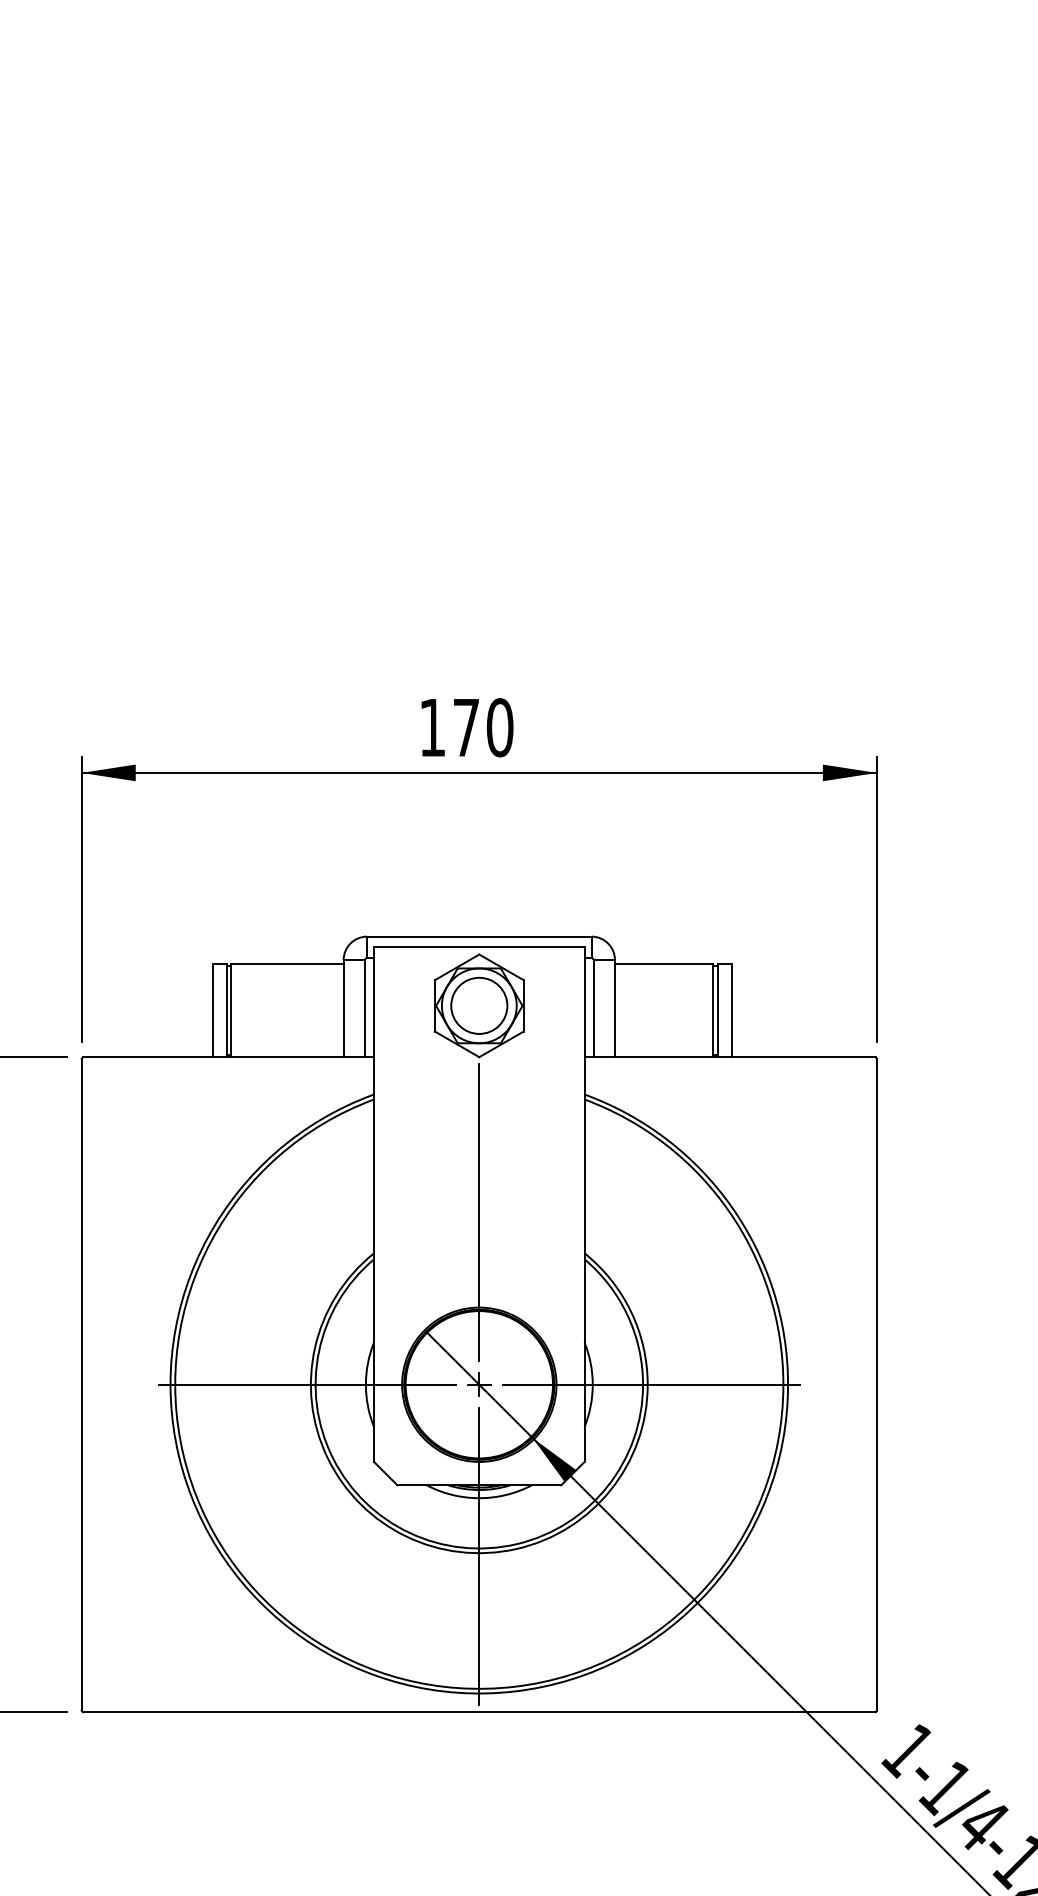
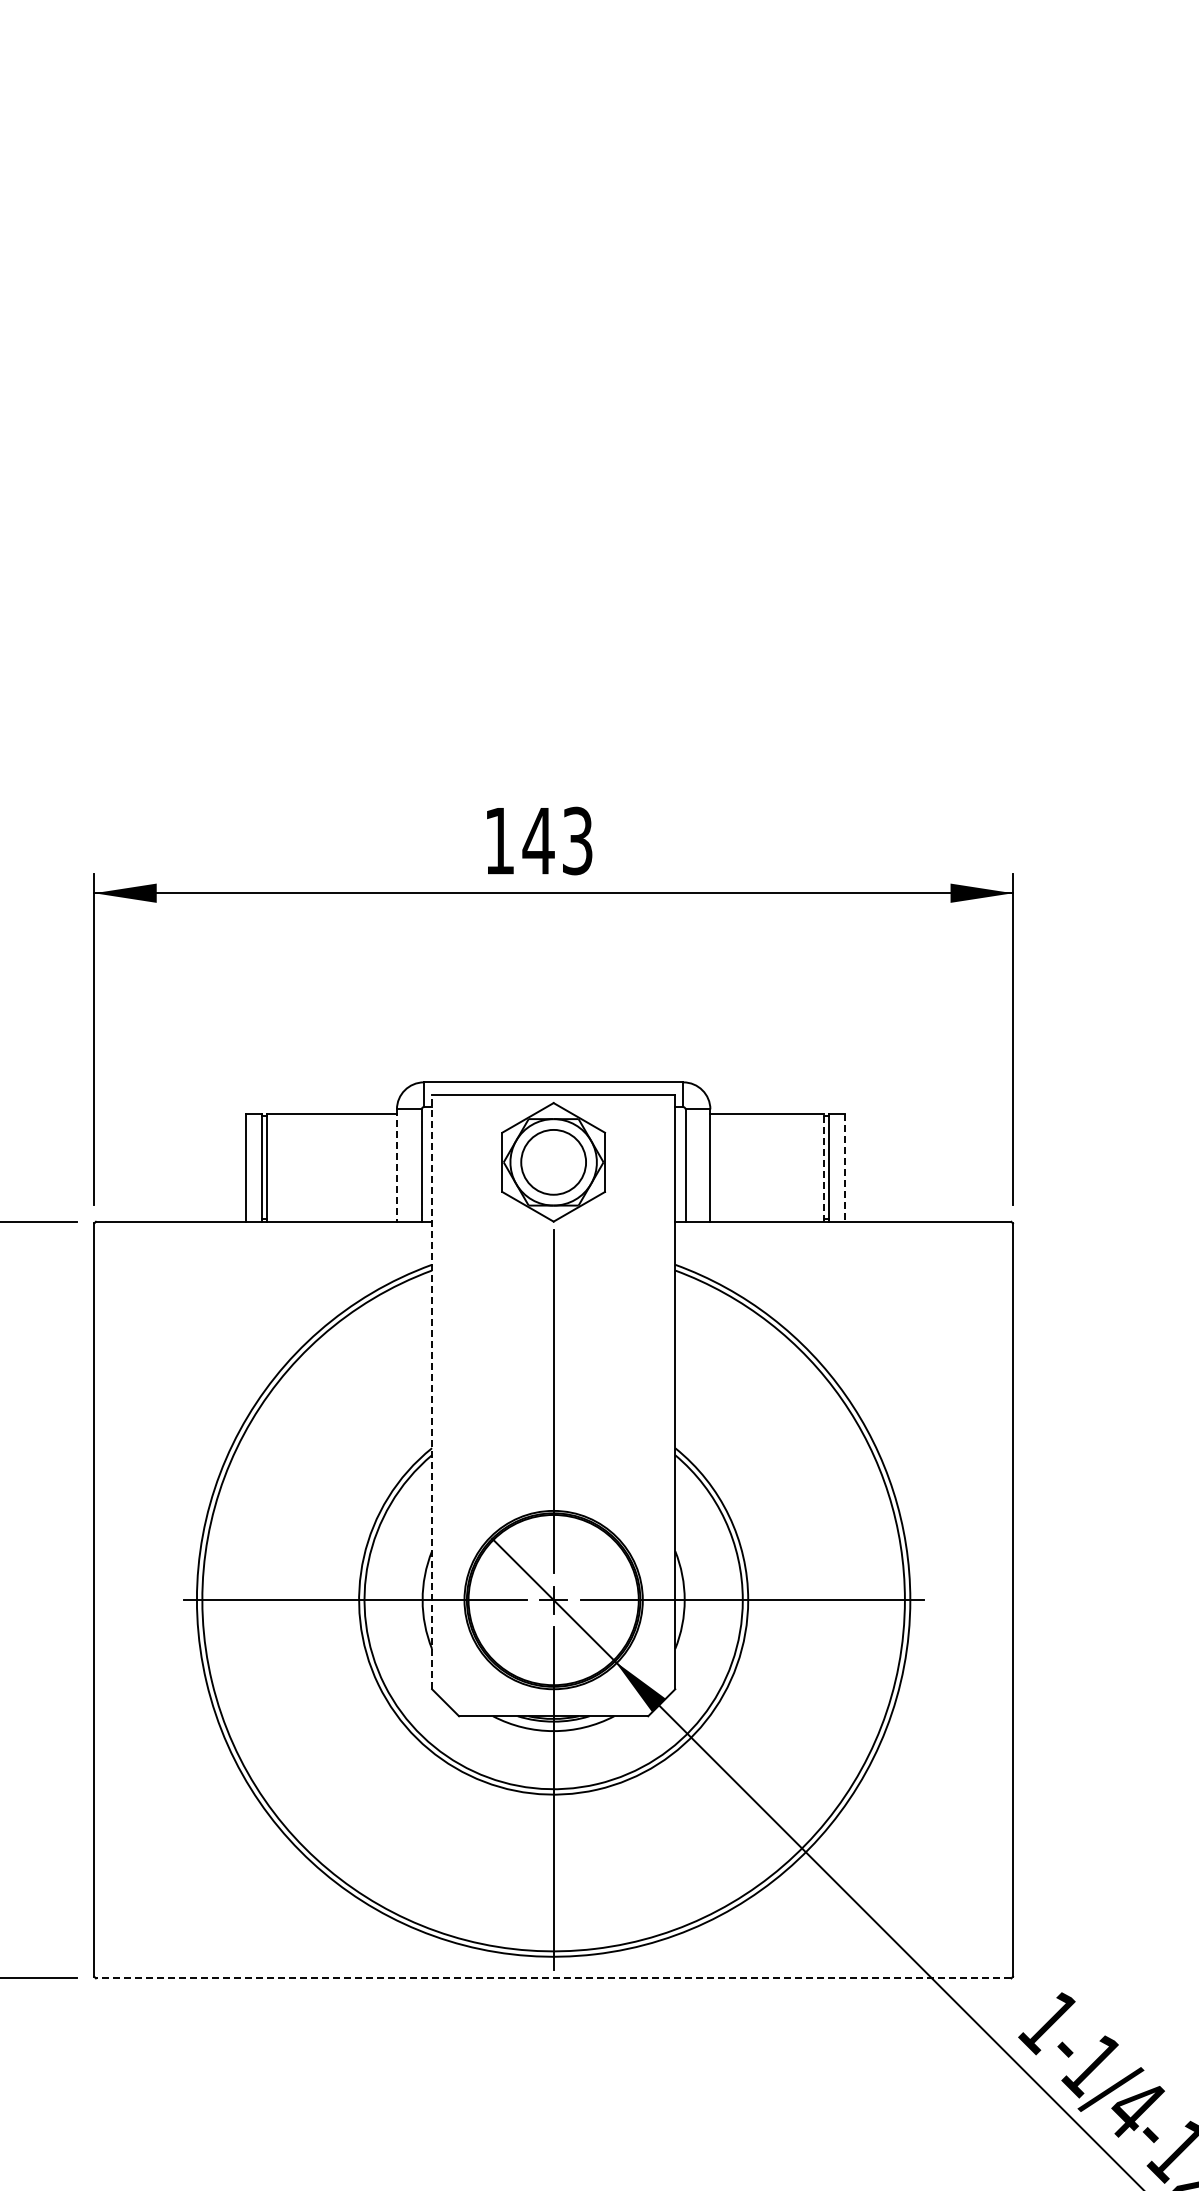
text: (482, 727) -> (557, 840), 170 -> 143
line: (343, 1009) -> (396, 1166), solid -> dashed
line: (712, 1010) -> (823, 1167), solid -> dashed
line: (731, 1011) -> (845, 1168), solid -> dashed
line: (374, 1204) -> (432, 1391), solid -> dashed
line: (479, 1712) -> (553, 1978), solid -> dashed

